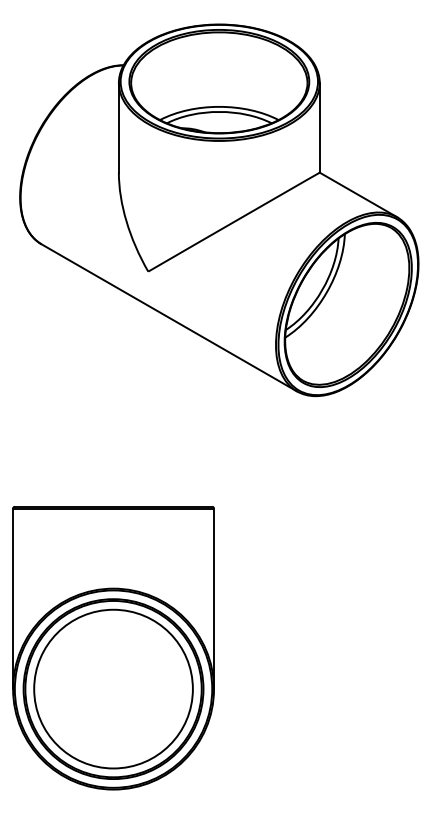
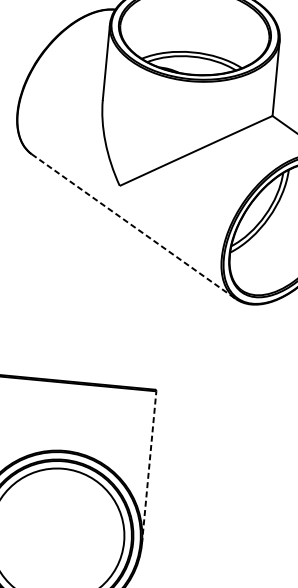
line: (169, 318) -> (133, 227), solid -> dashed
line: (214, 598) -> (149, 467), solid -> dashed

